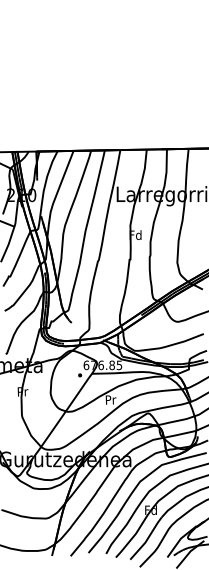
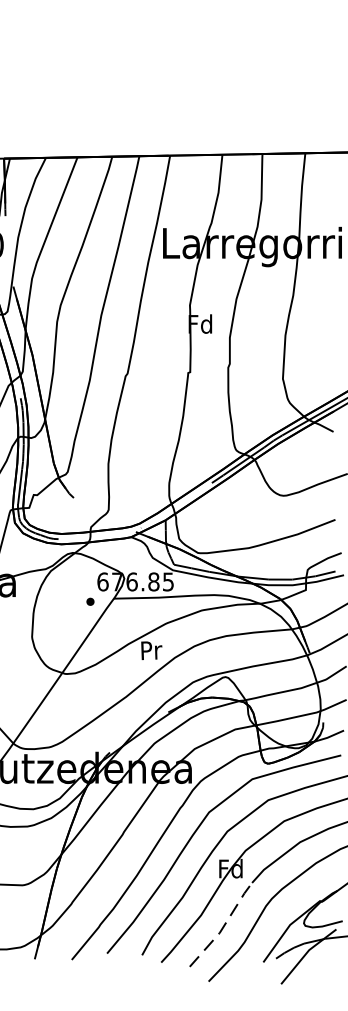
line: (147, 539) -> (223, 926), solid -> dashed

